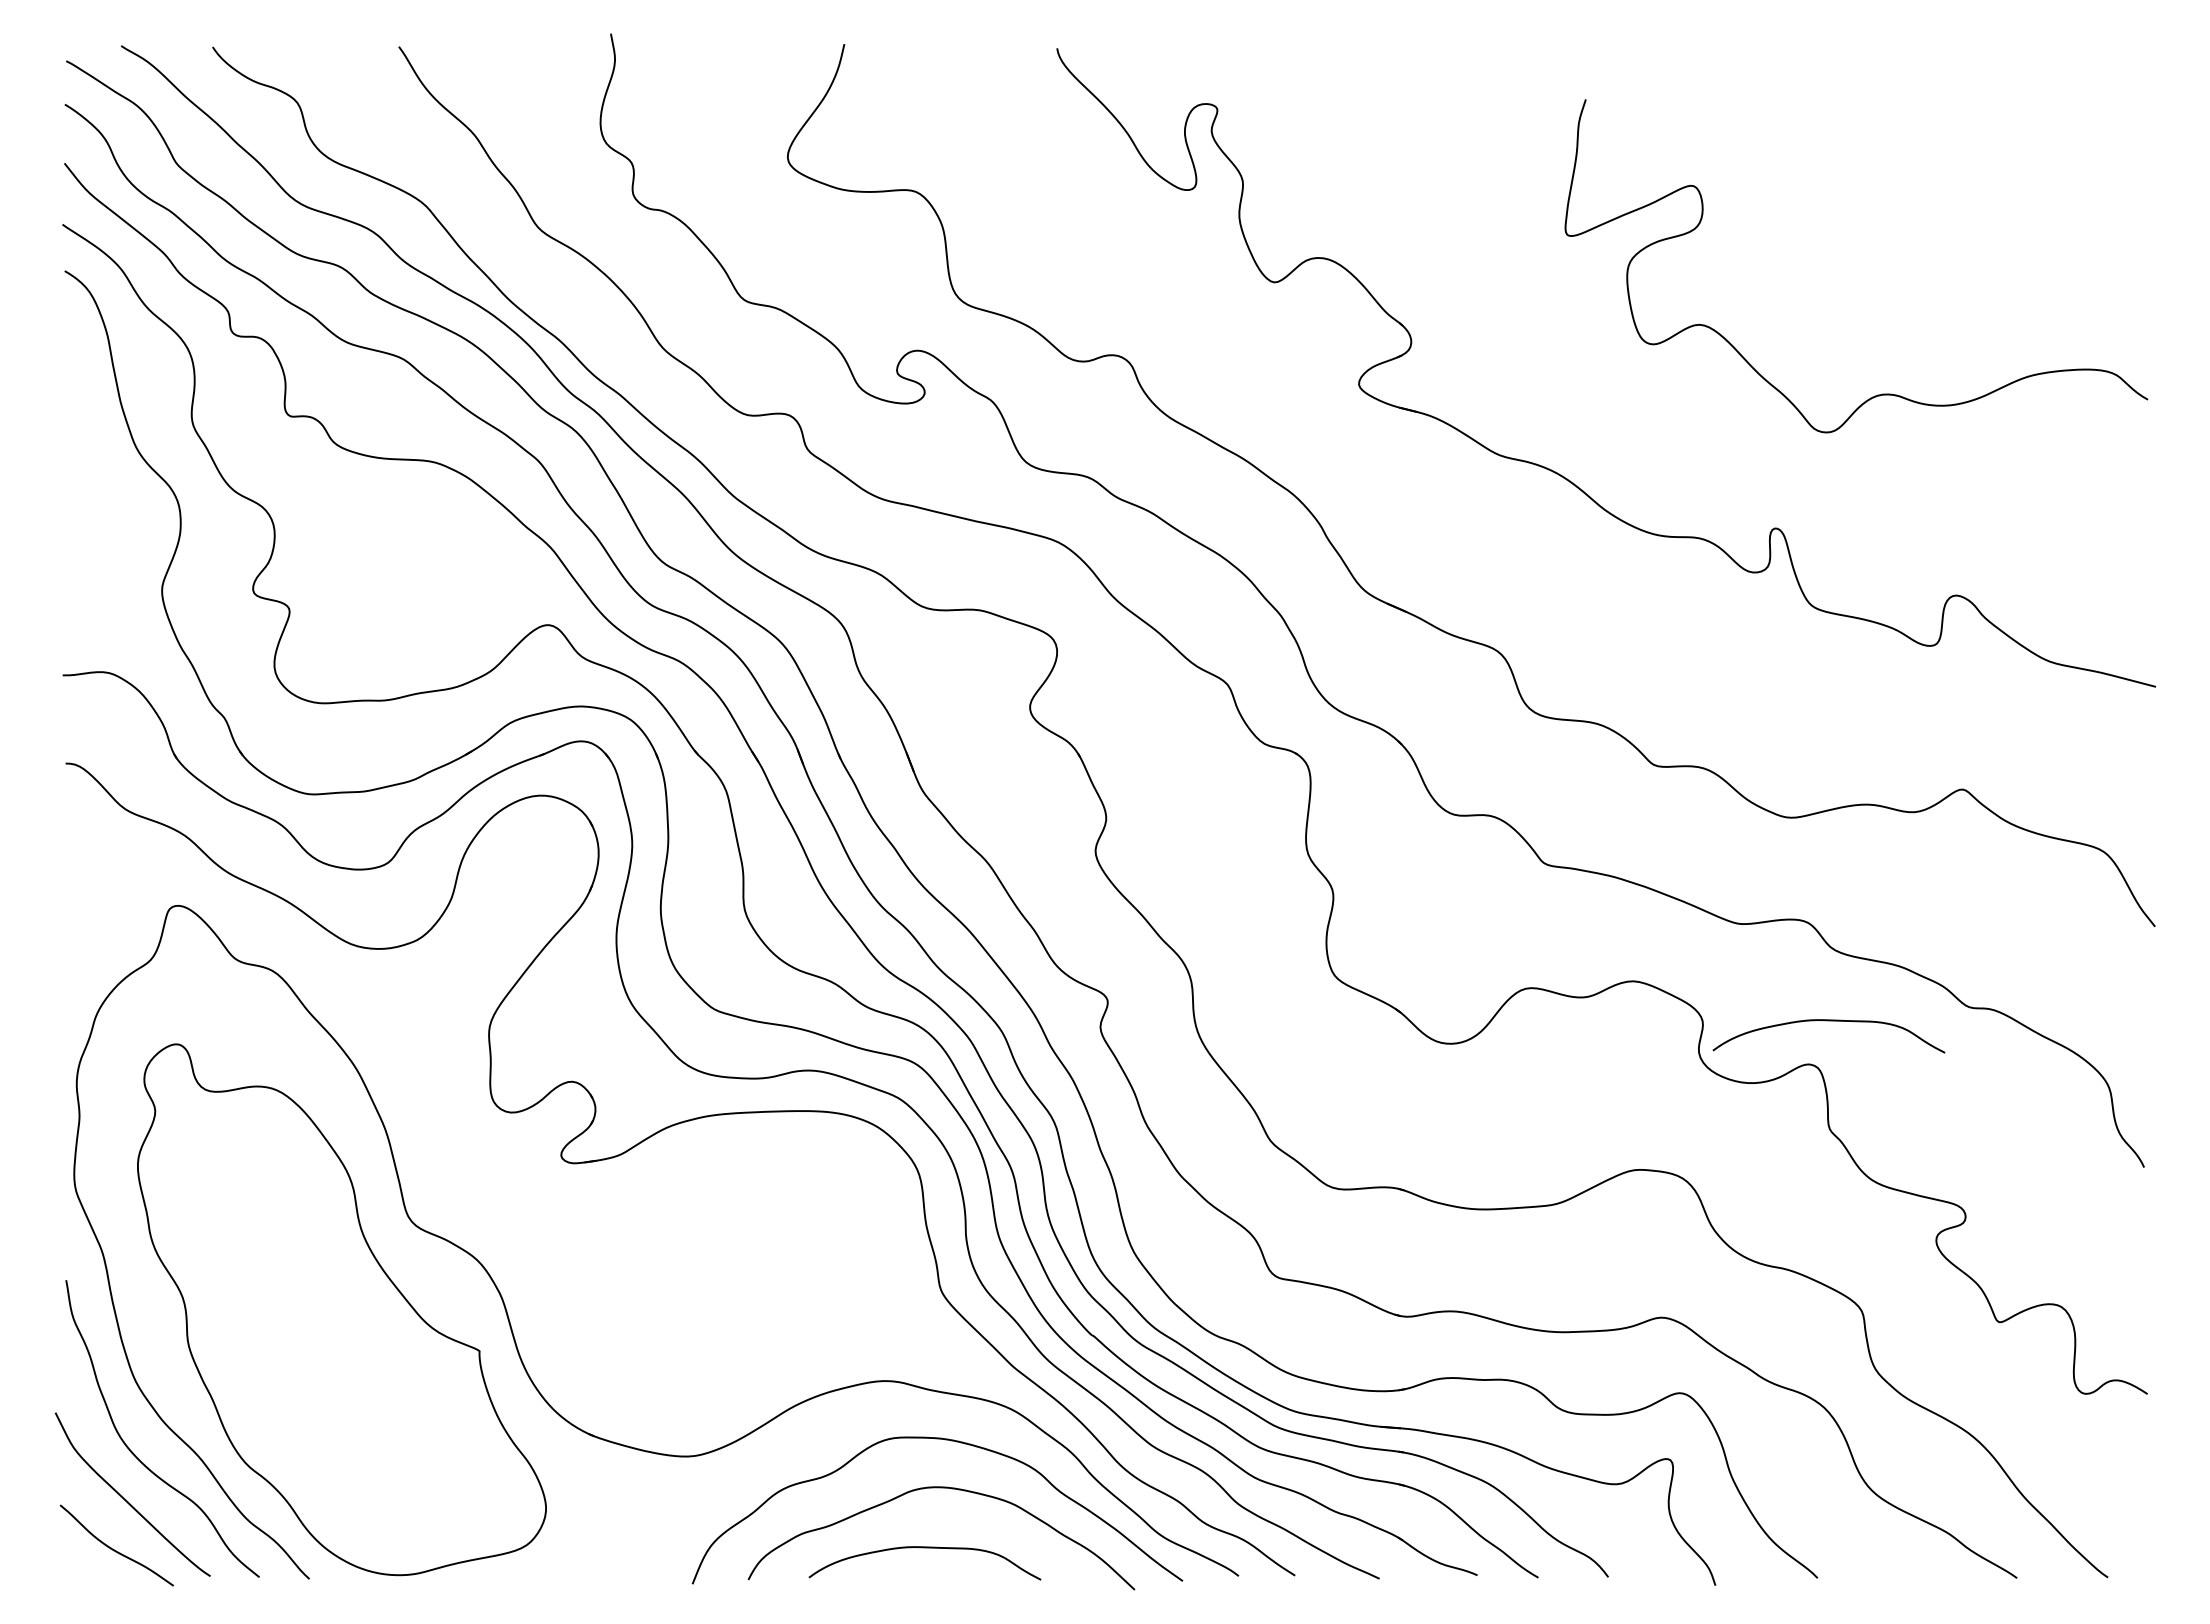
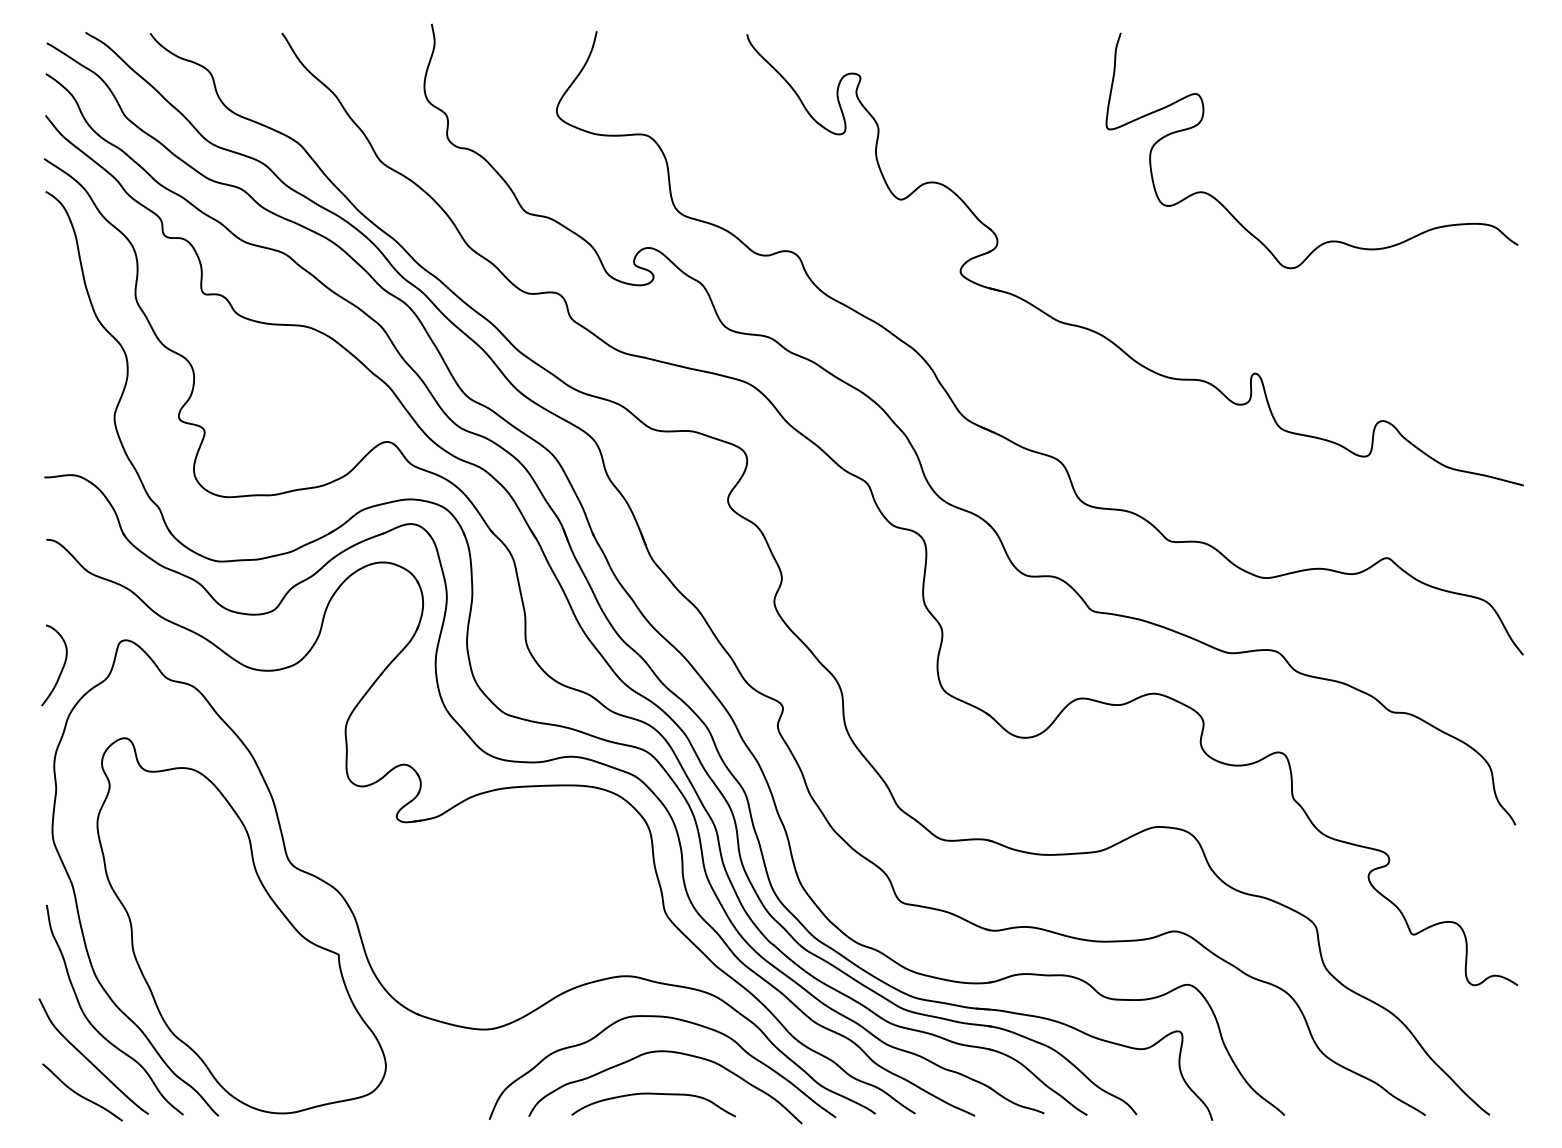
curve: (1882, 393) -> (1330, 240), moved
curve: (87, 946) -> (61, 669), added
curve: (1828, 1021) -> (1292, 722), removed

